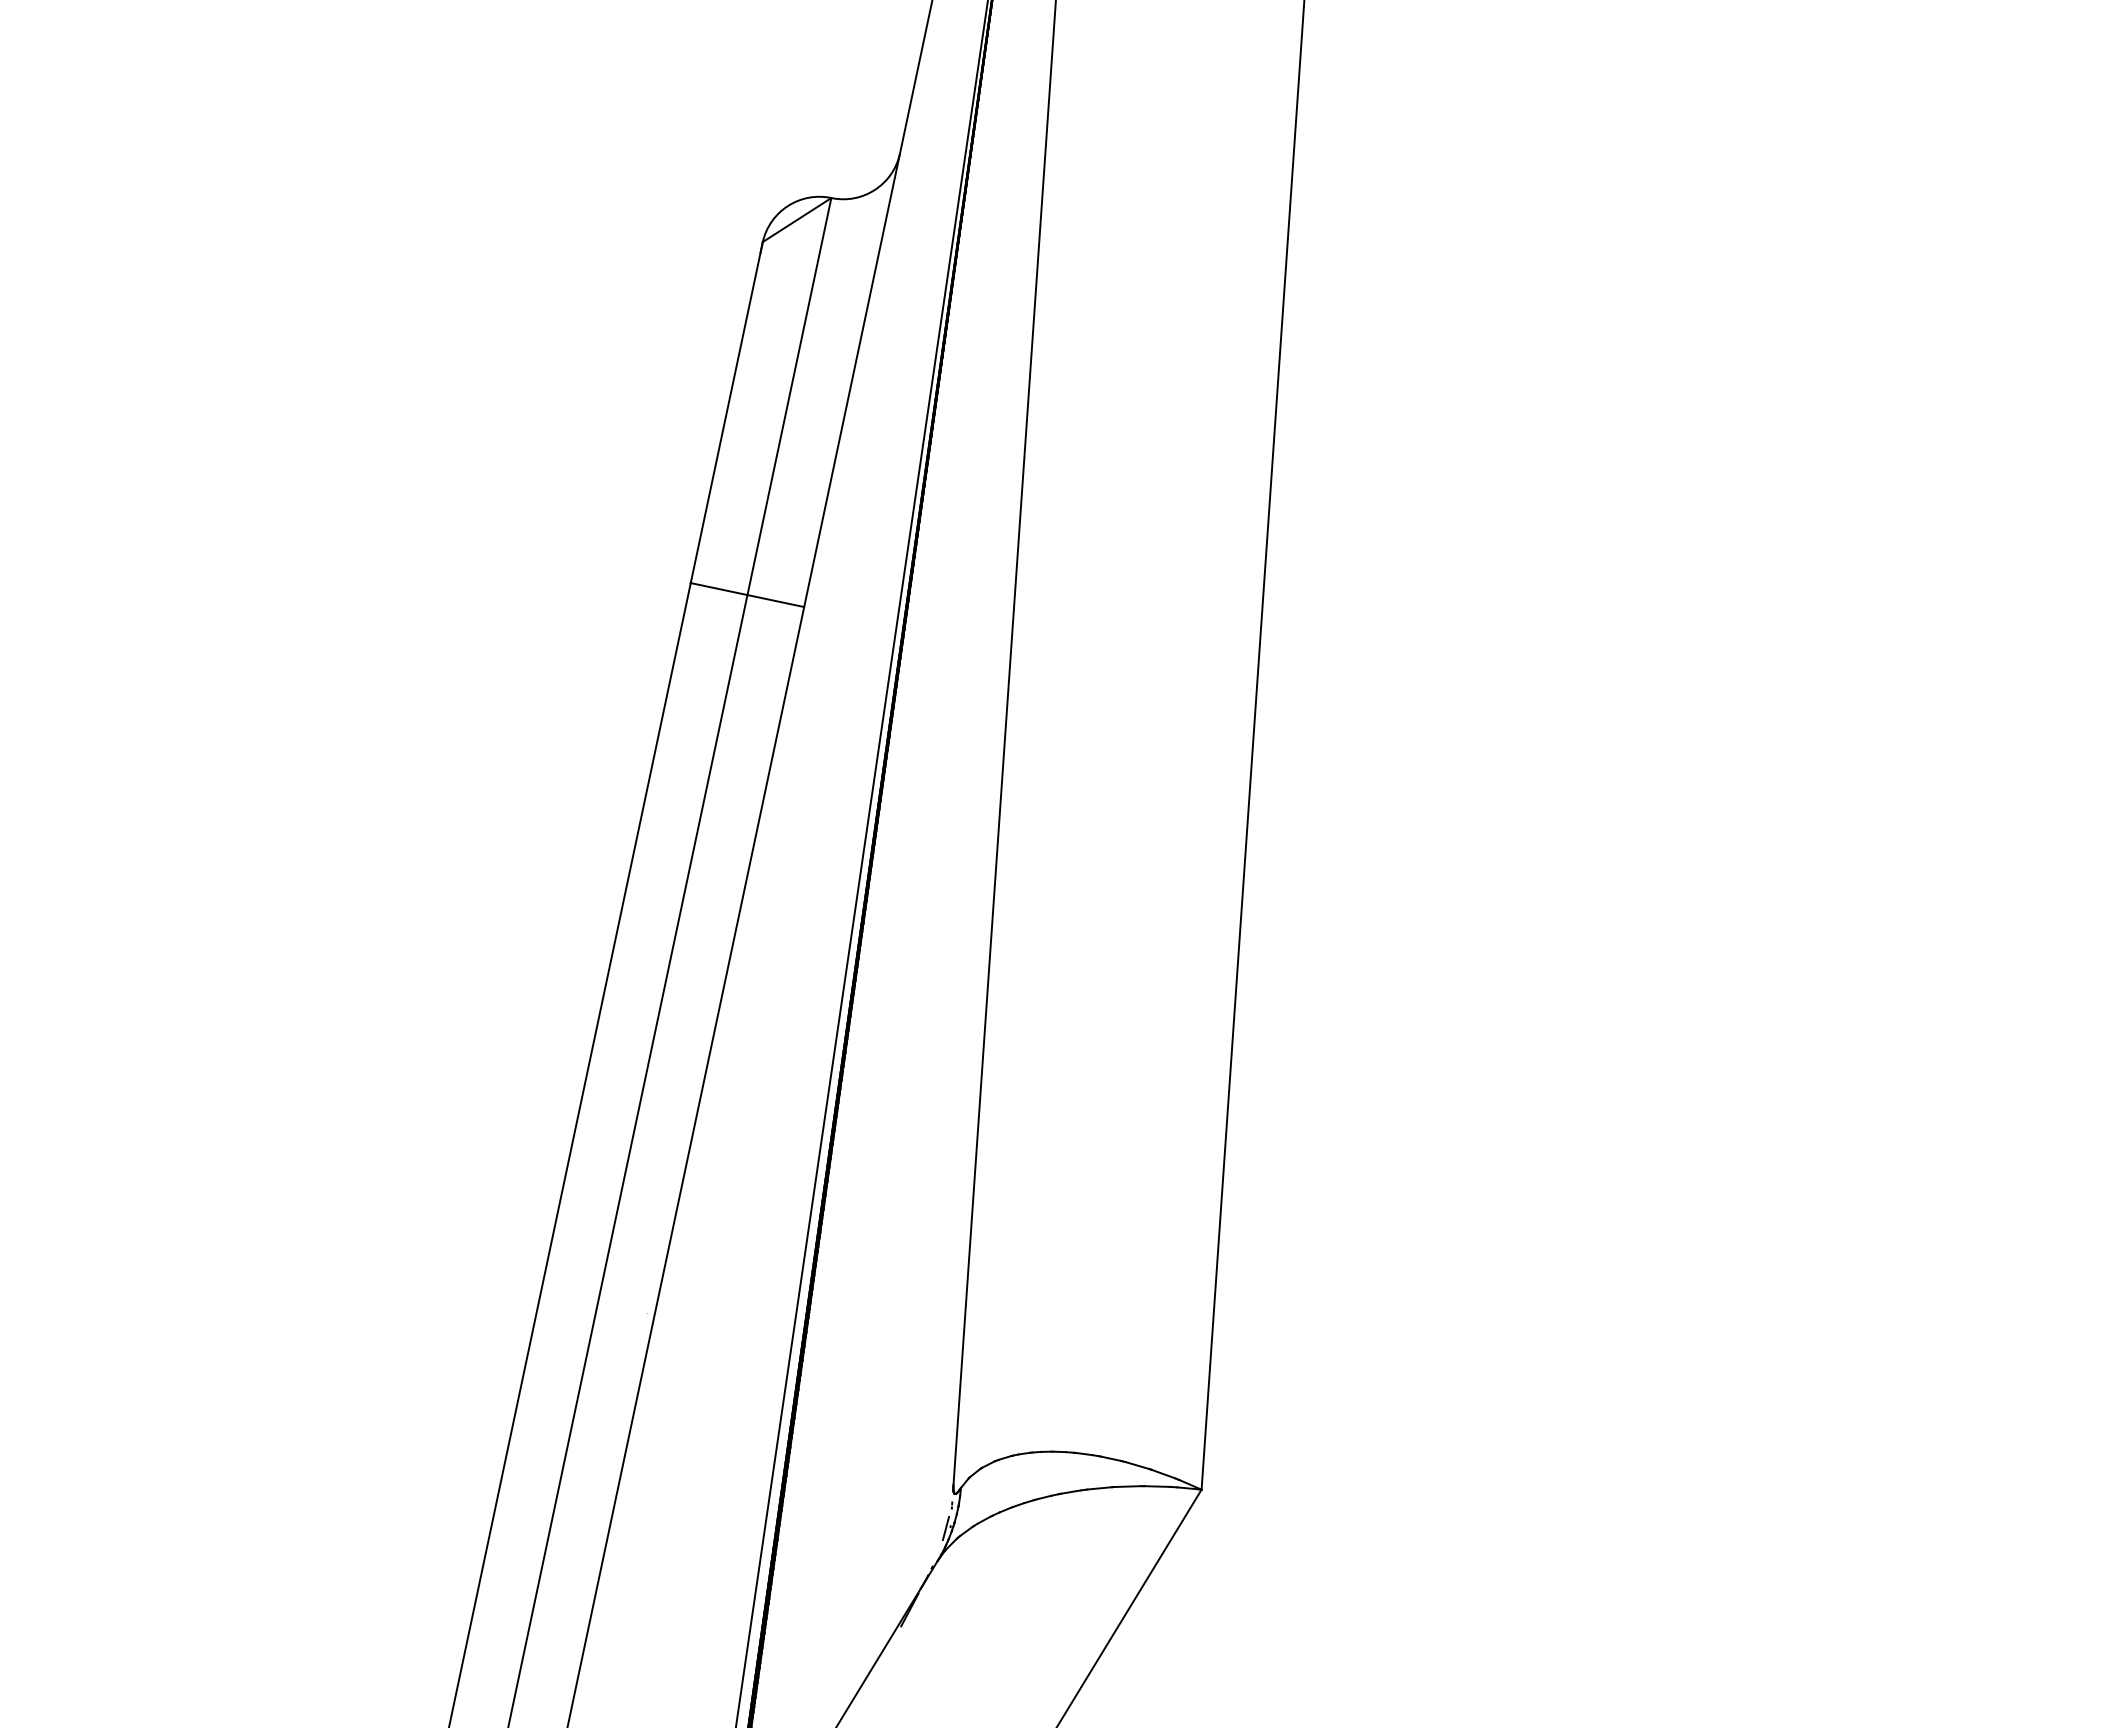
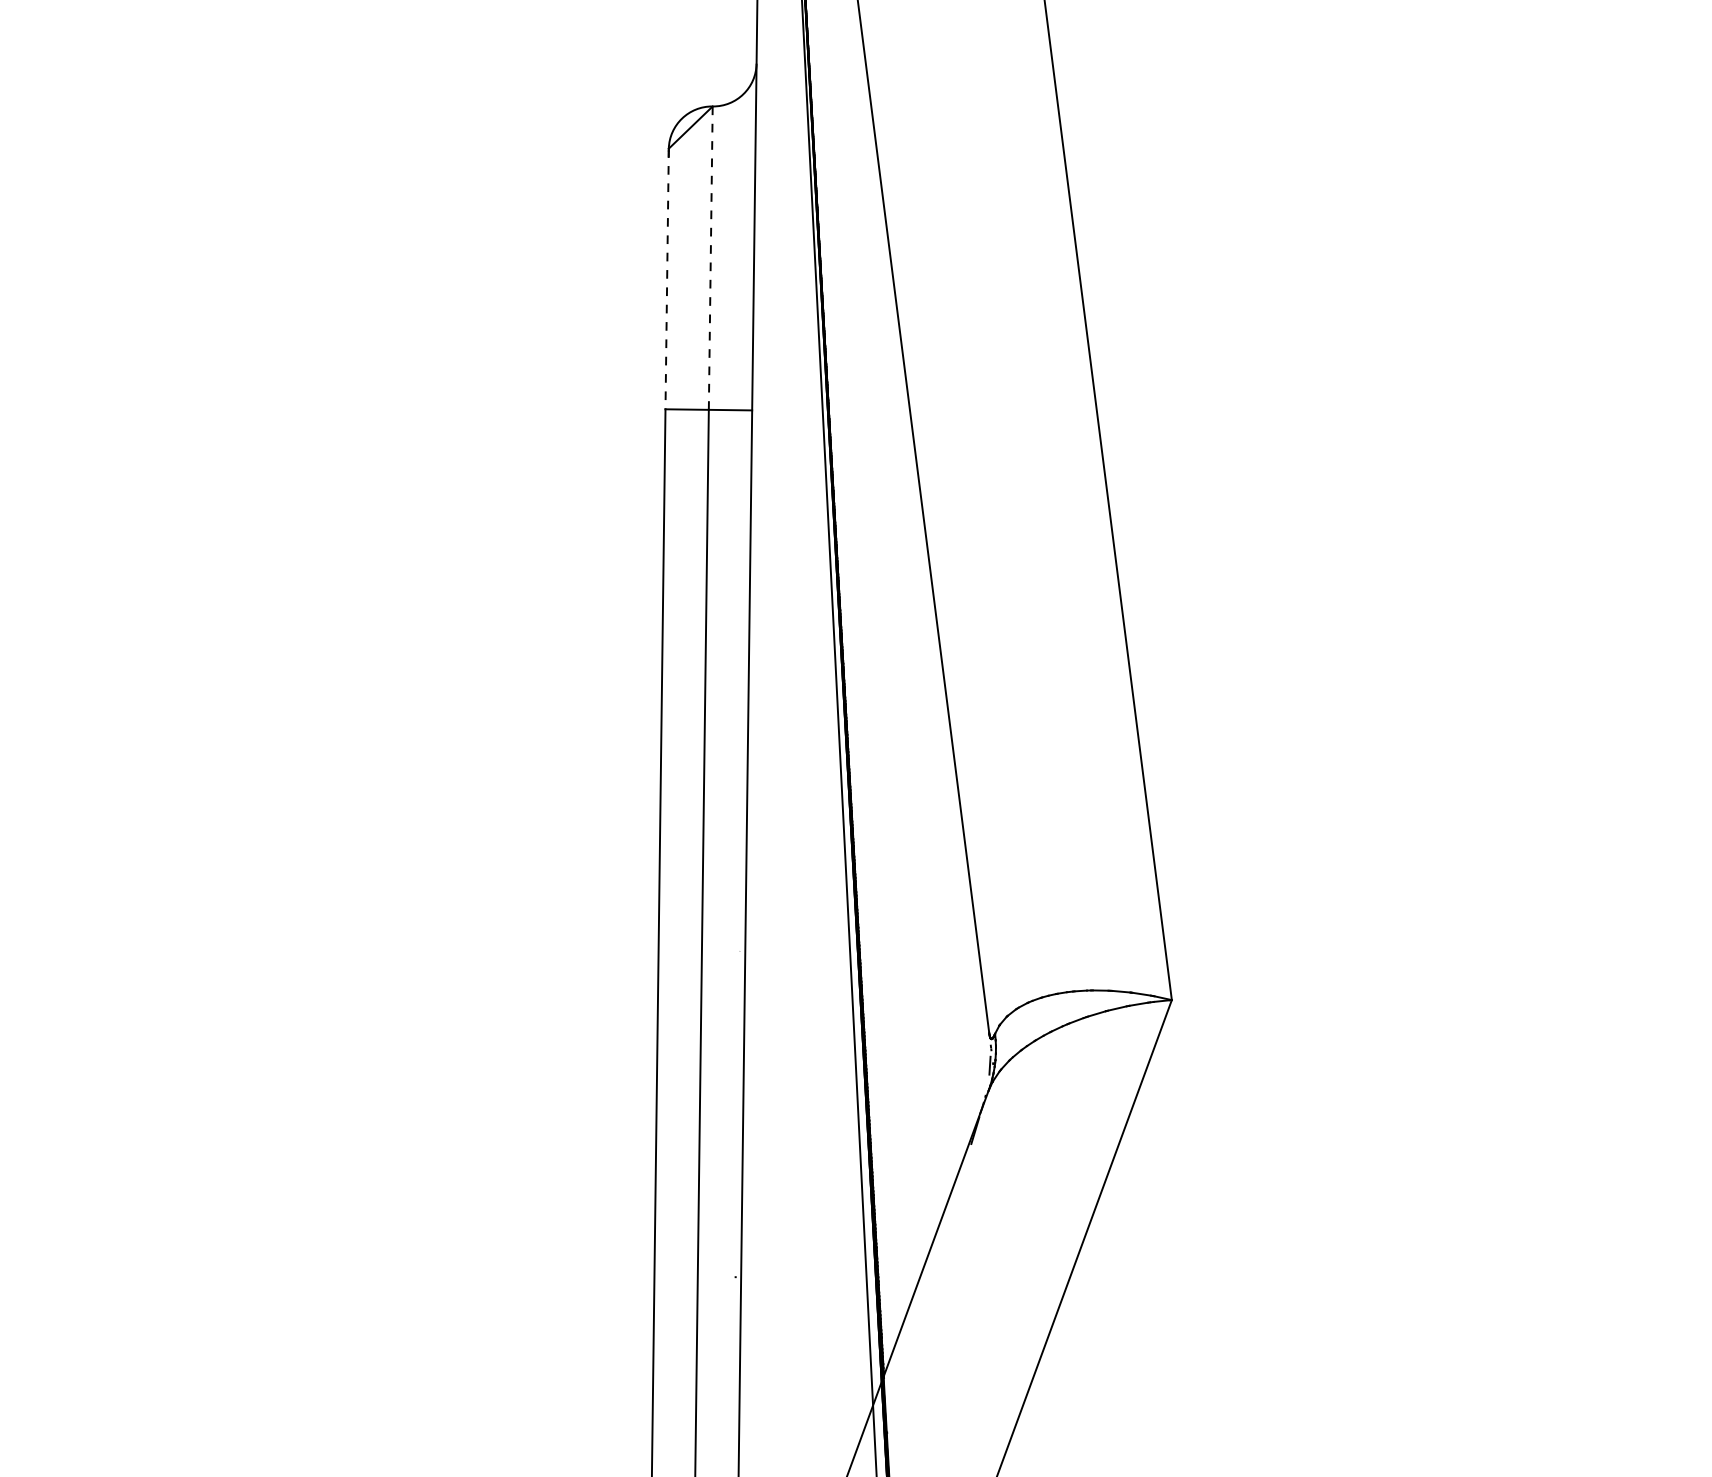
line: (788, 396) -> (710, 258), solid -> dashed
line: (727, 413) -> (667, 279), solid -> dashed

